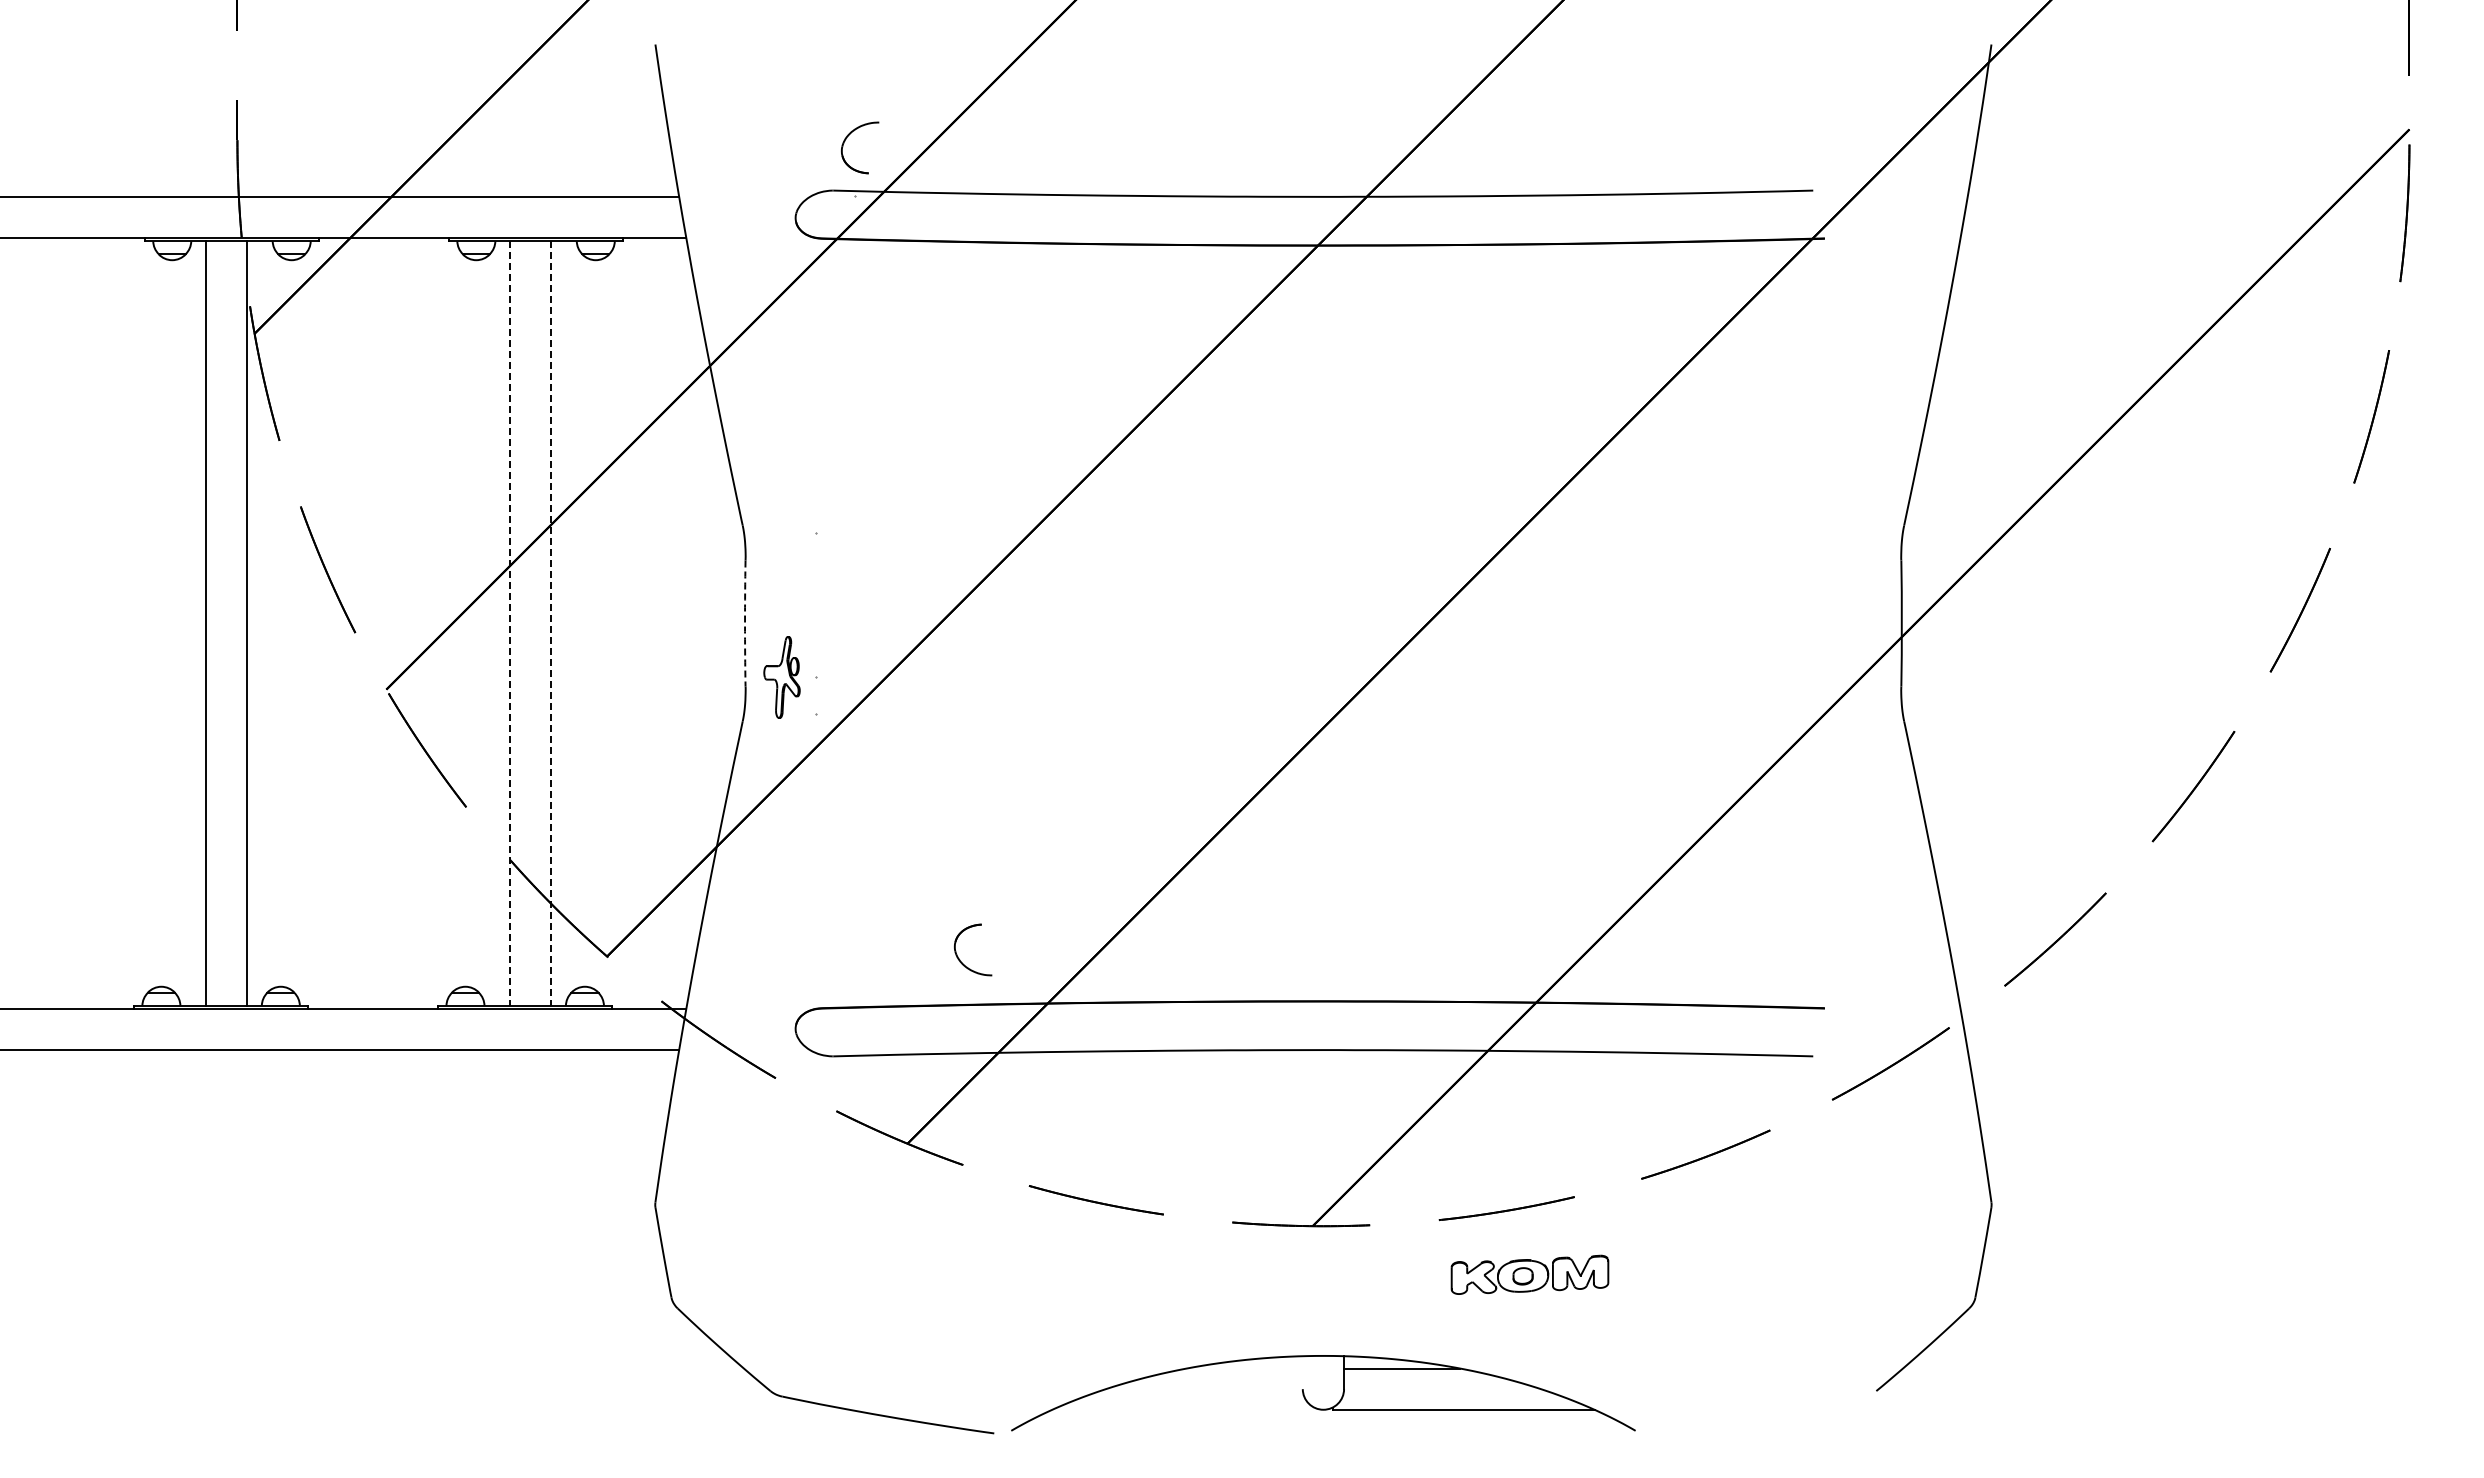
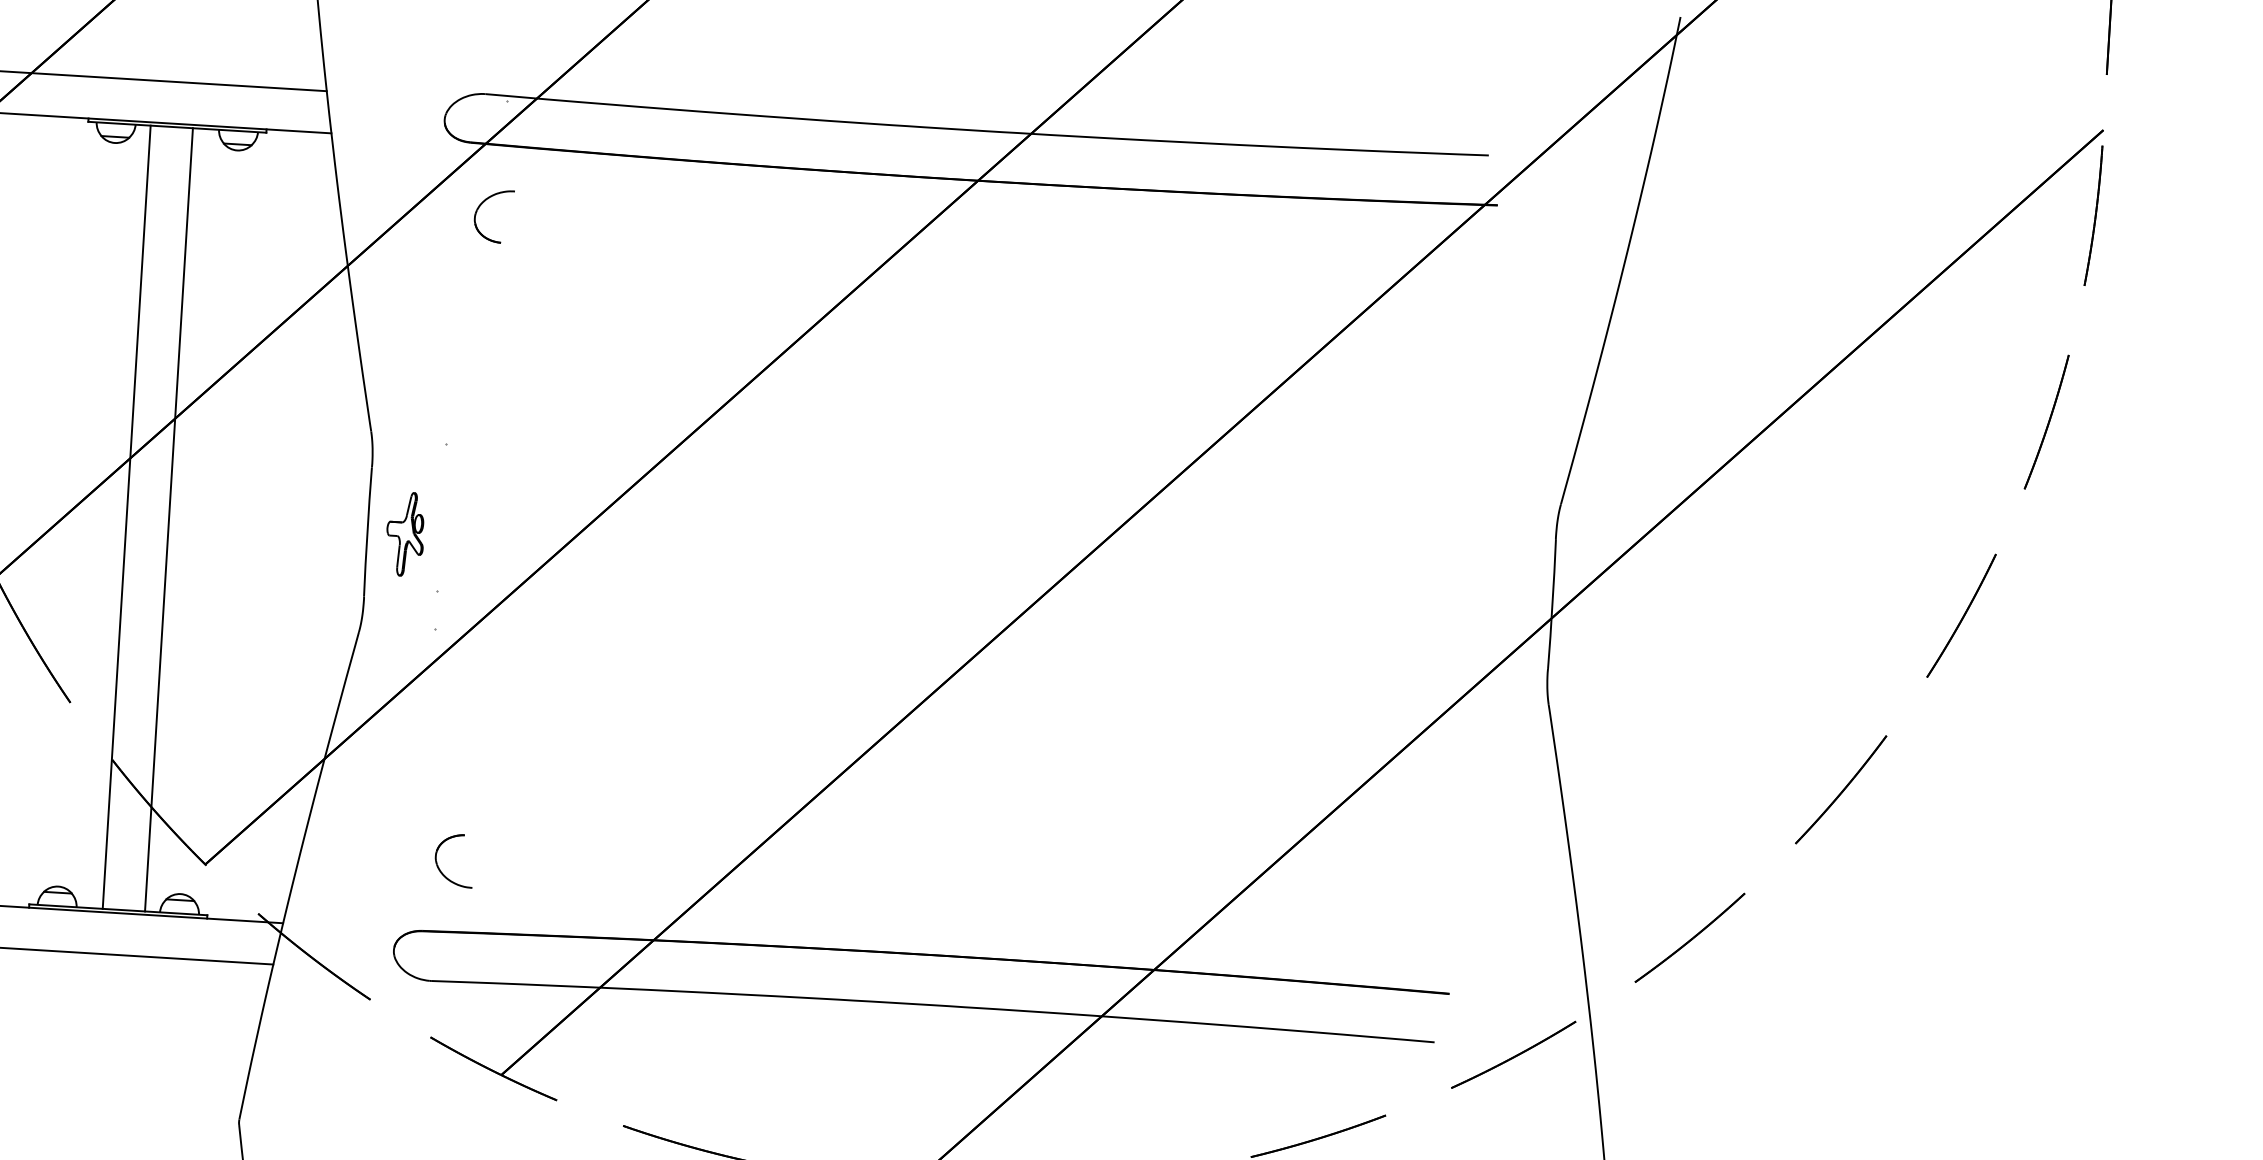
part: (846, 139) -> (480, 206), moved
line: (510, 623) -> (127, 517), dashed -> solid
line: (551, 623) -> (169, 519), dashed -> solid
arc: (745, 623) -> (367, 532), dashed -> solid
part: (781, 677) -> (404, 534), moved
part: (960, 959) -> (440, 869), moved

